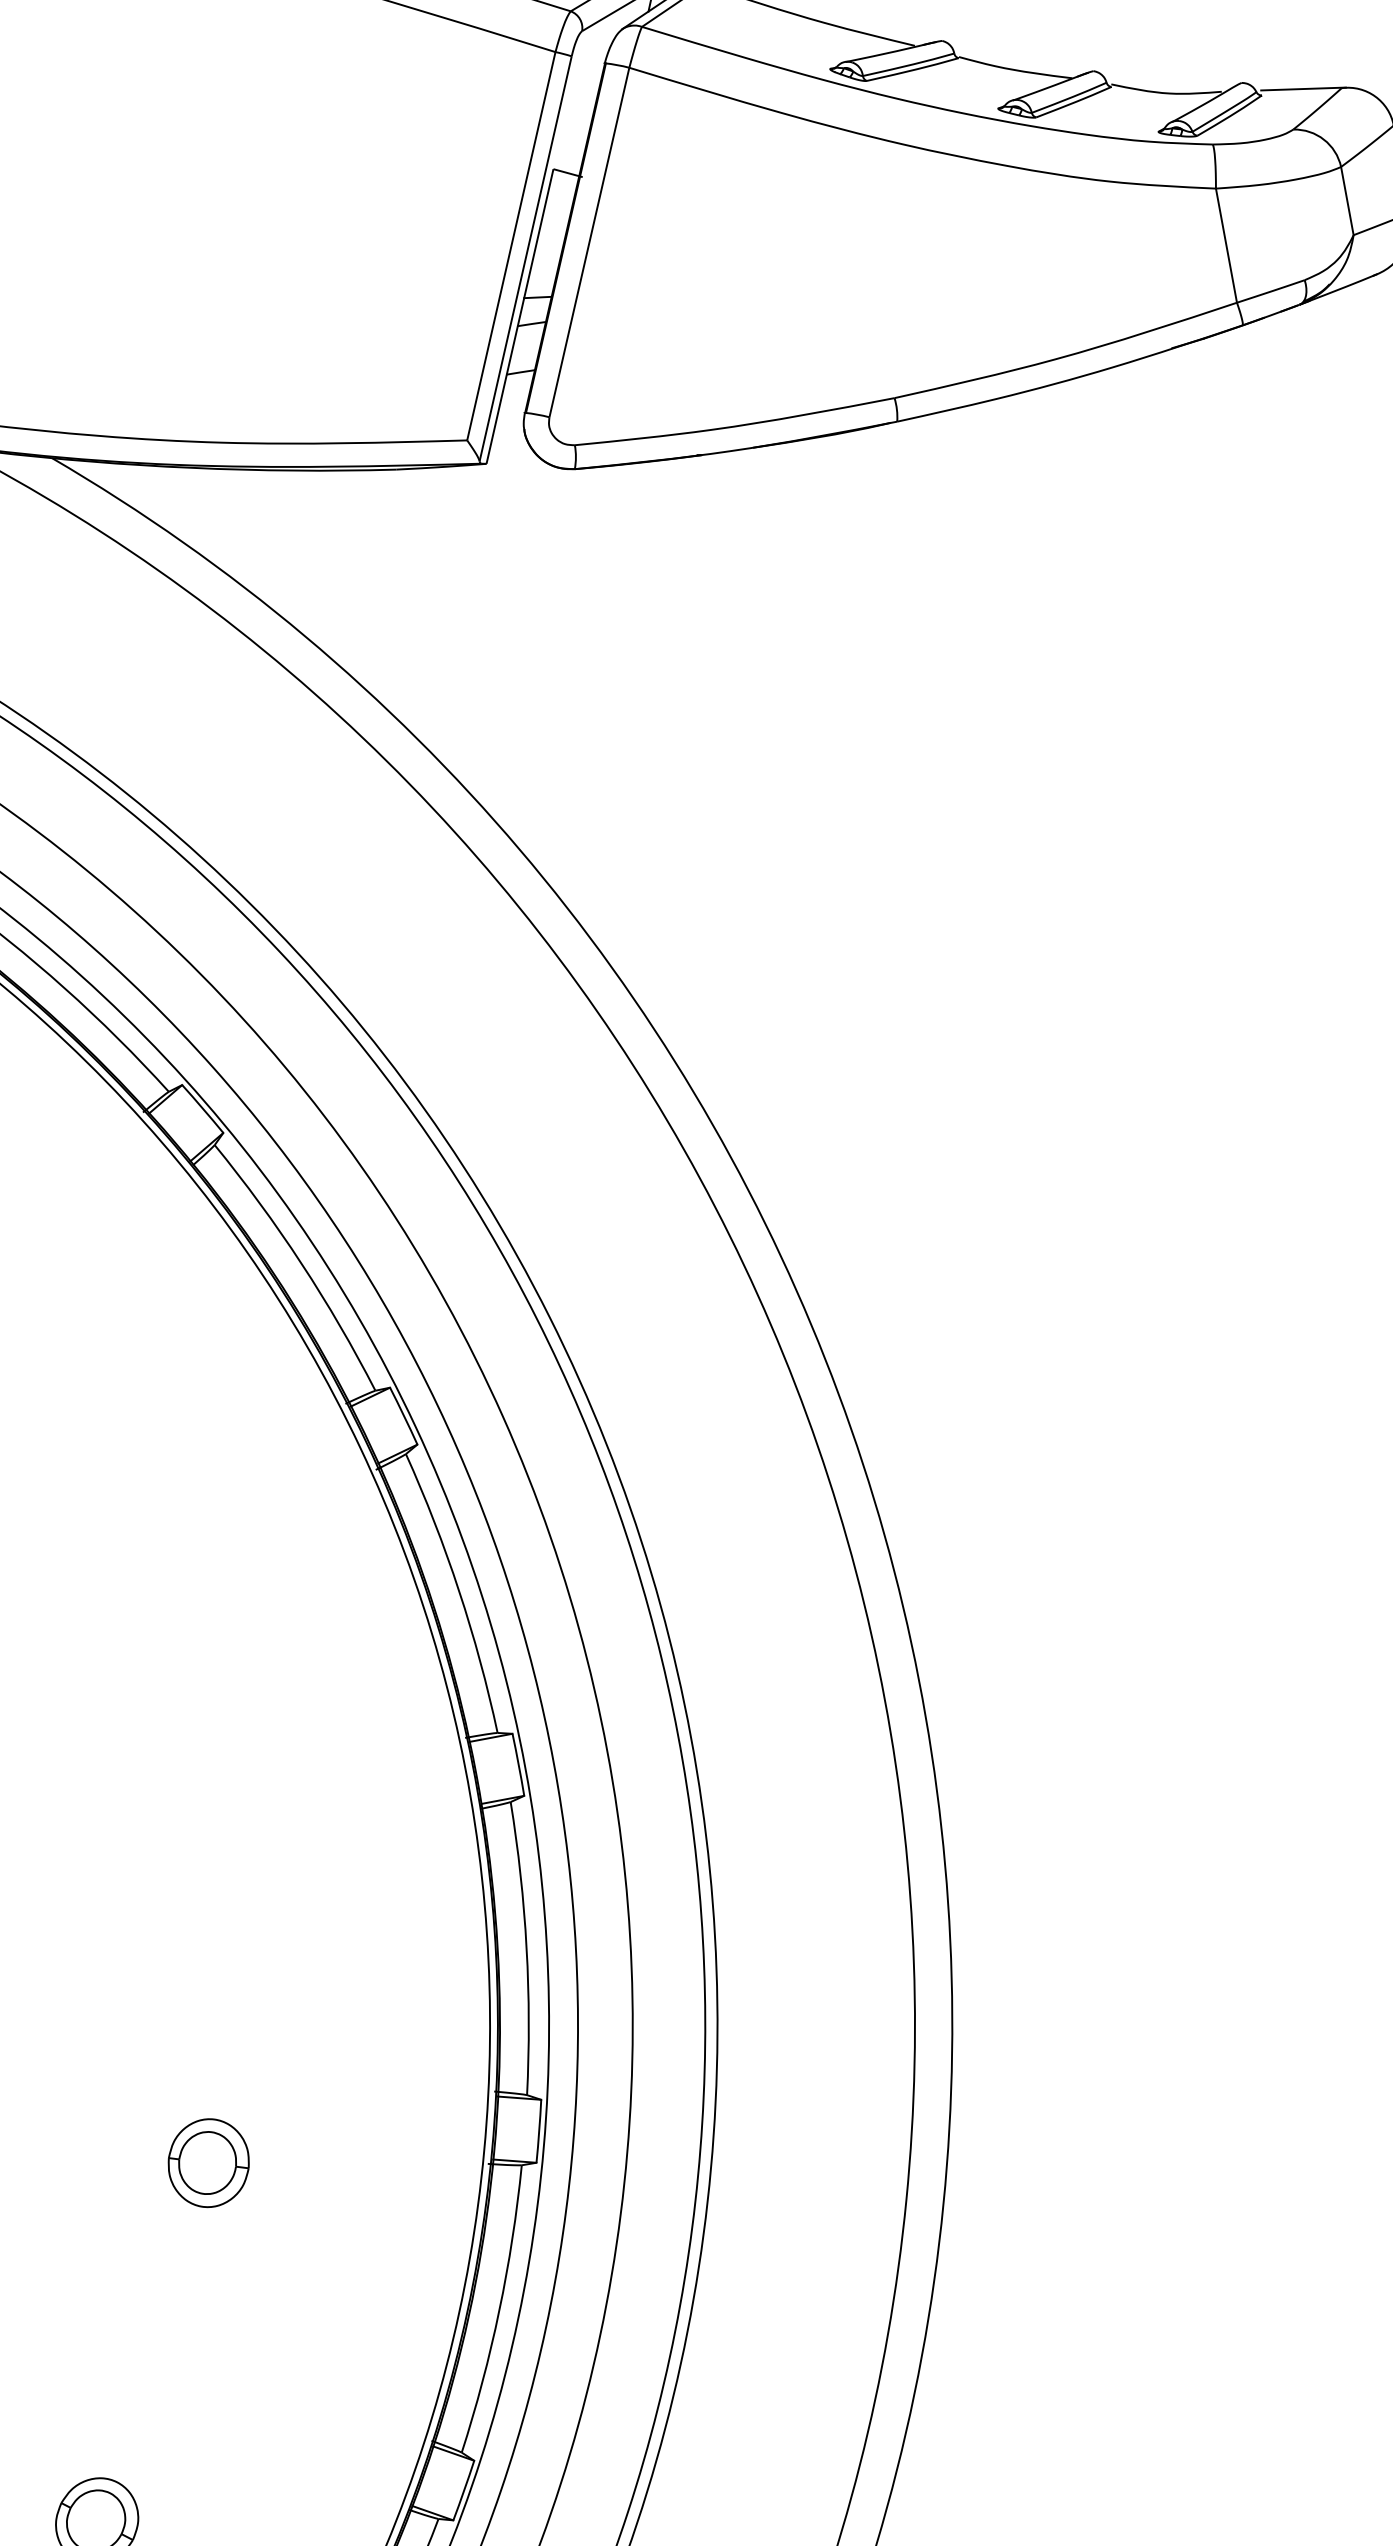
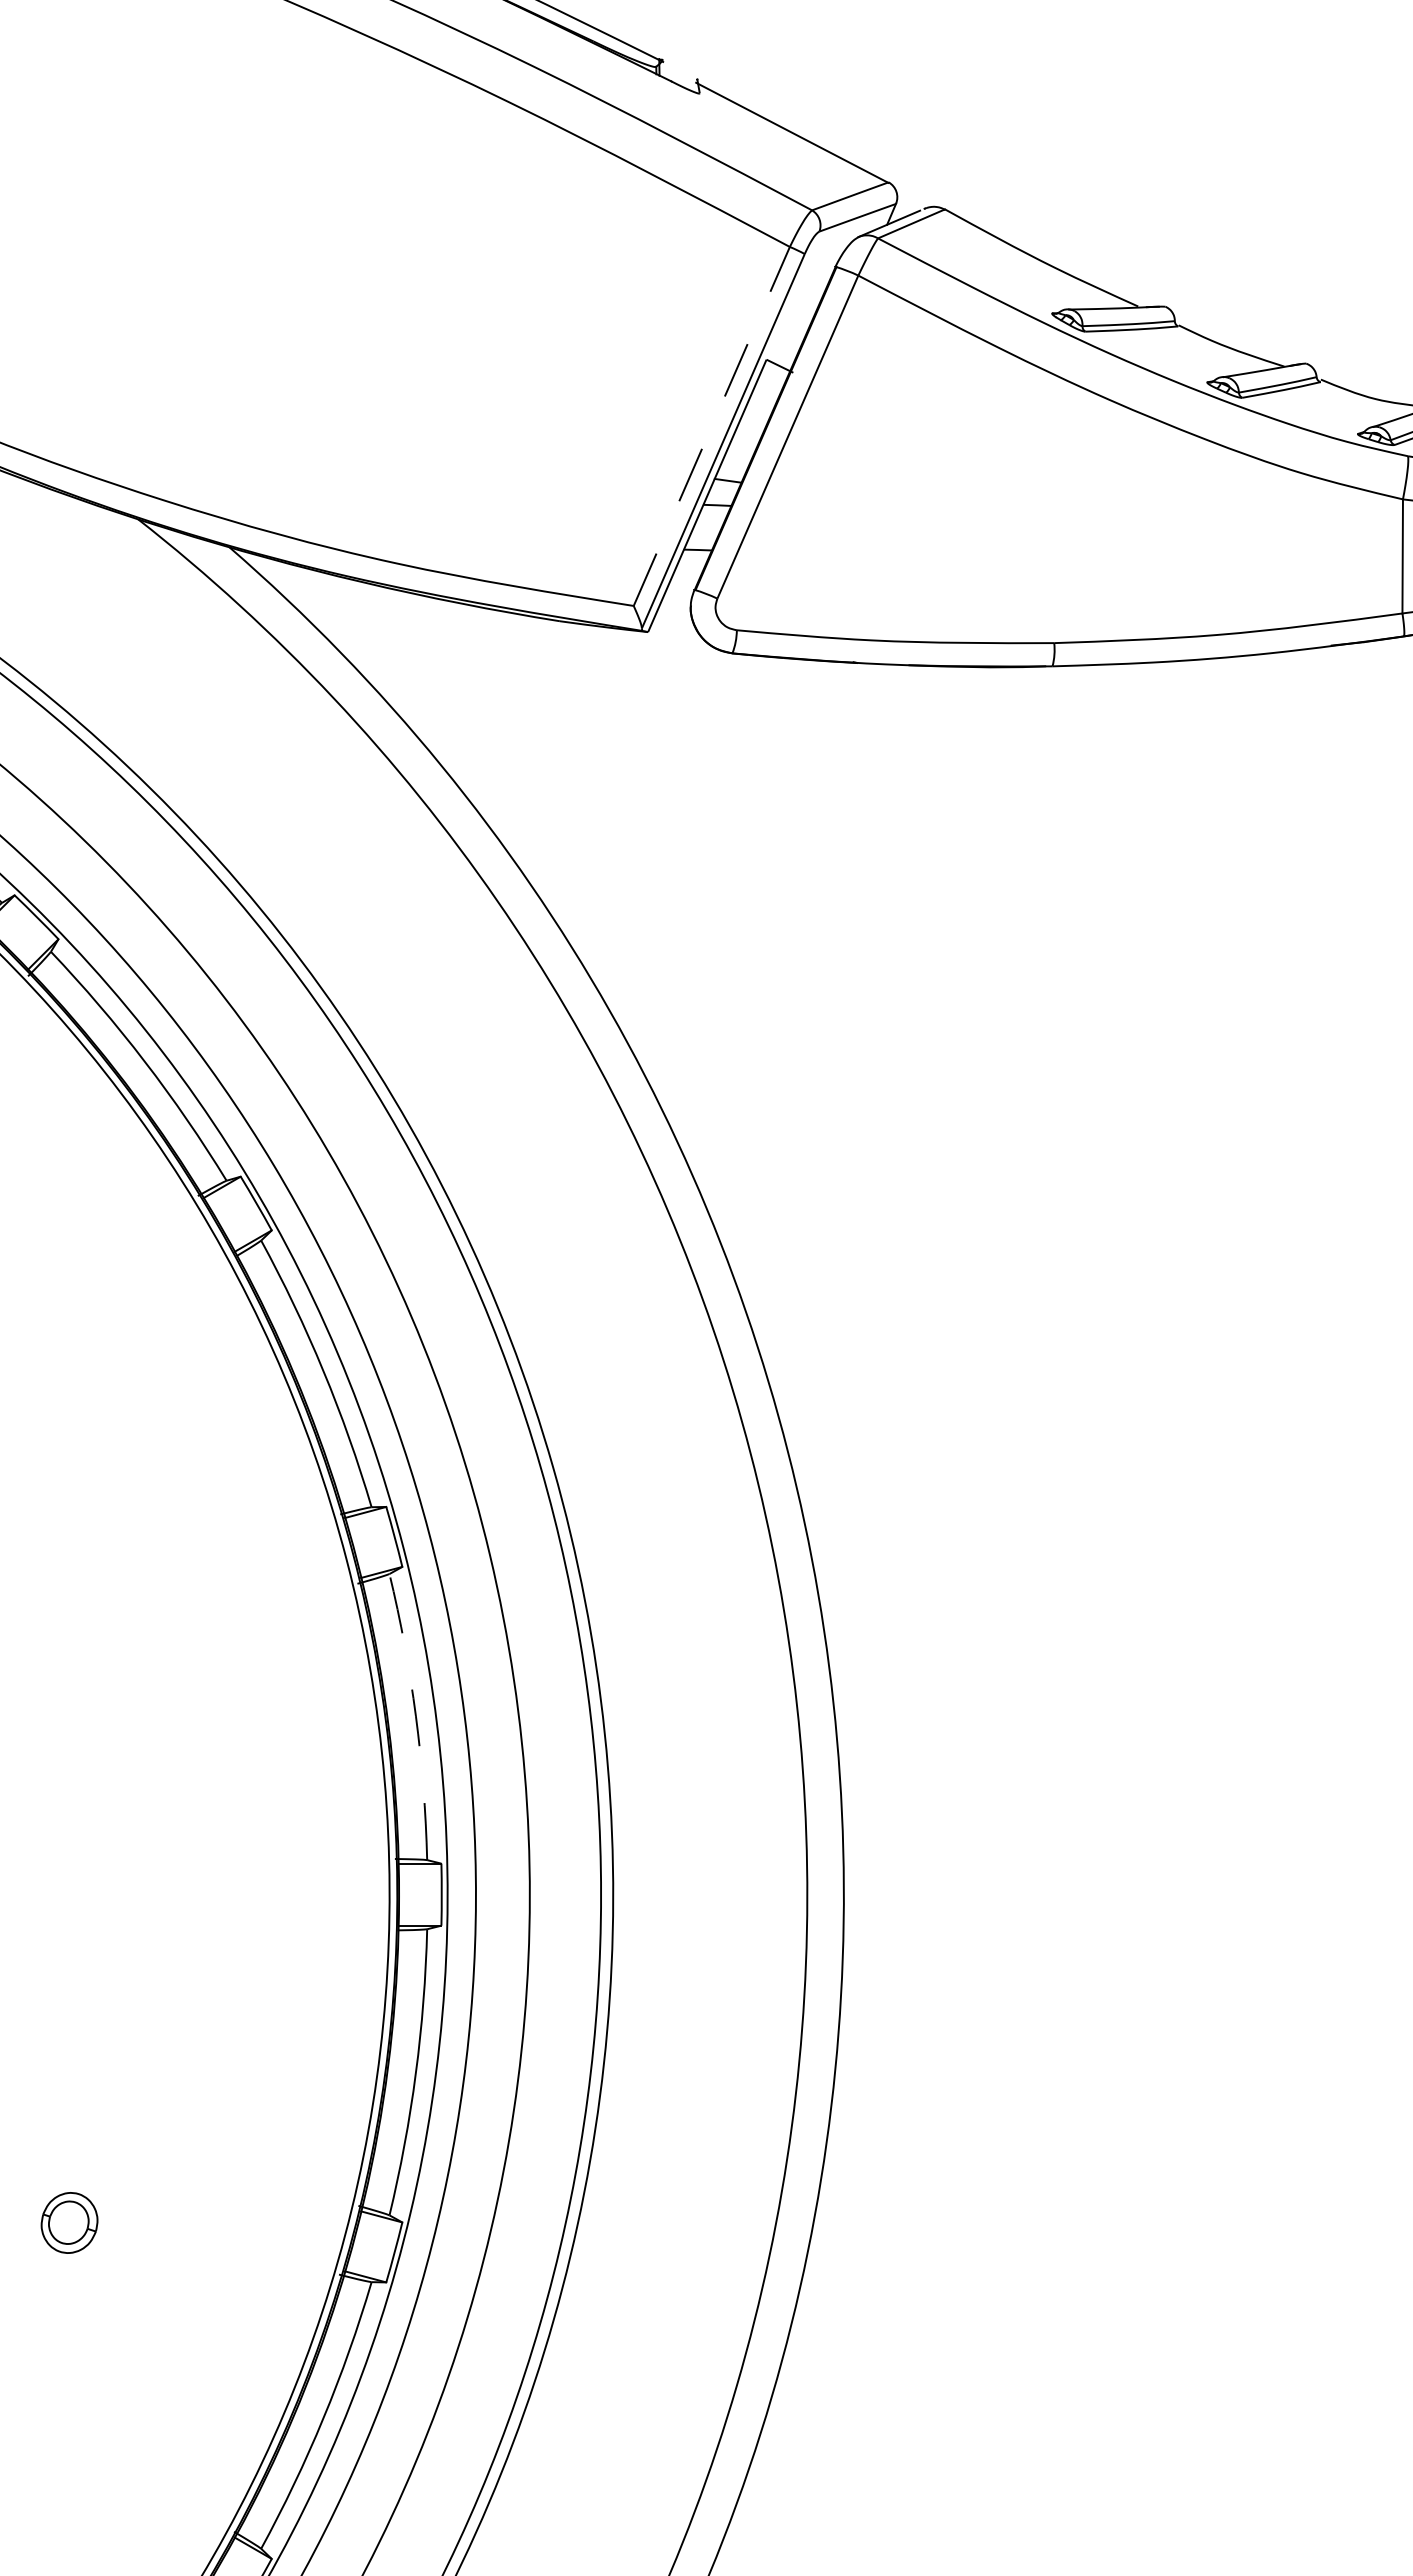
line: (511, 245) -> (712, 425), solid -> dashed
arc: (458, 1591) -> (415, 1716), solid -> dashed
part: (208, 2162) -> (69, 2222), size x0.7

